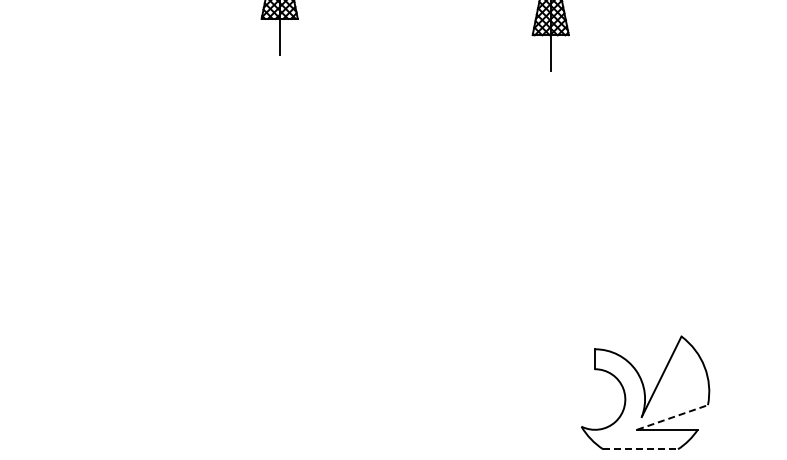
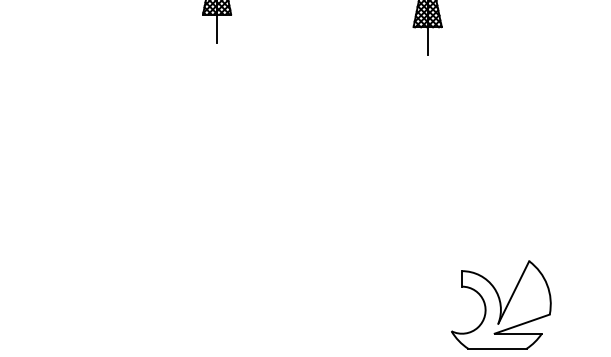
line: (673, 417) -> (523, 324), dashed -> solid
line: (641, 449) -> (498, 349), dashed -> solid

